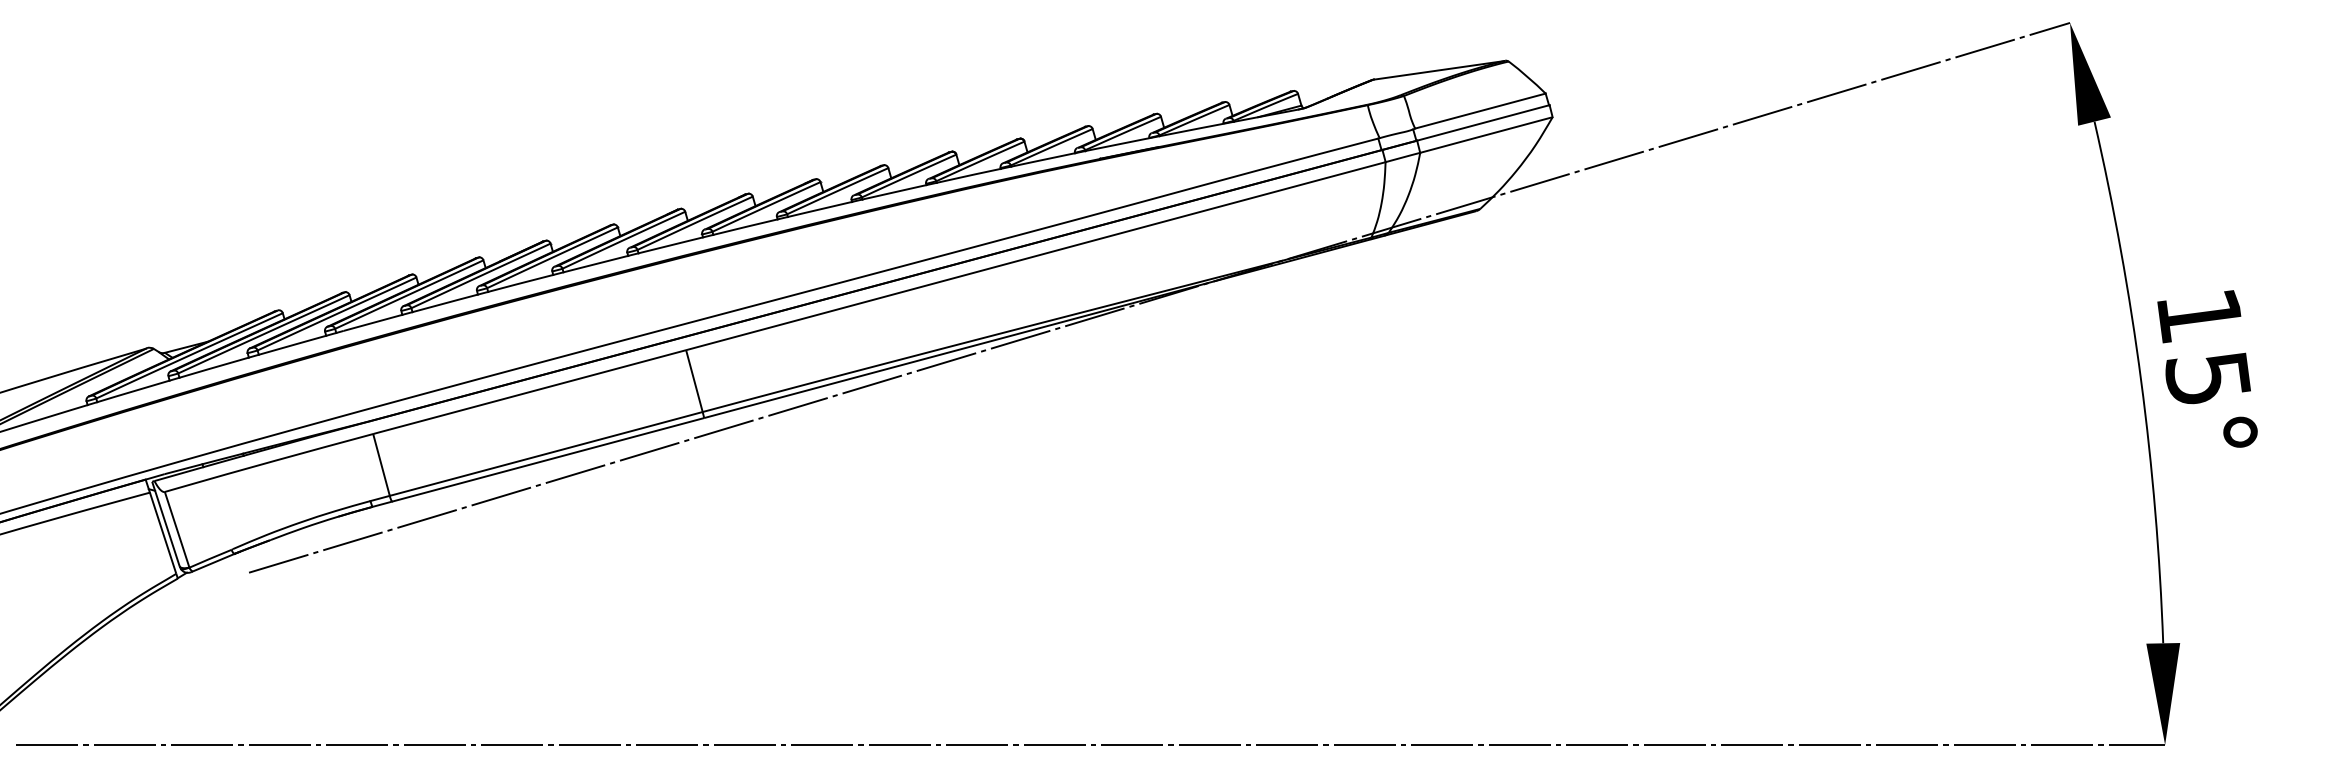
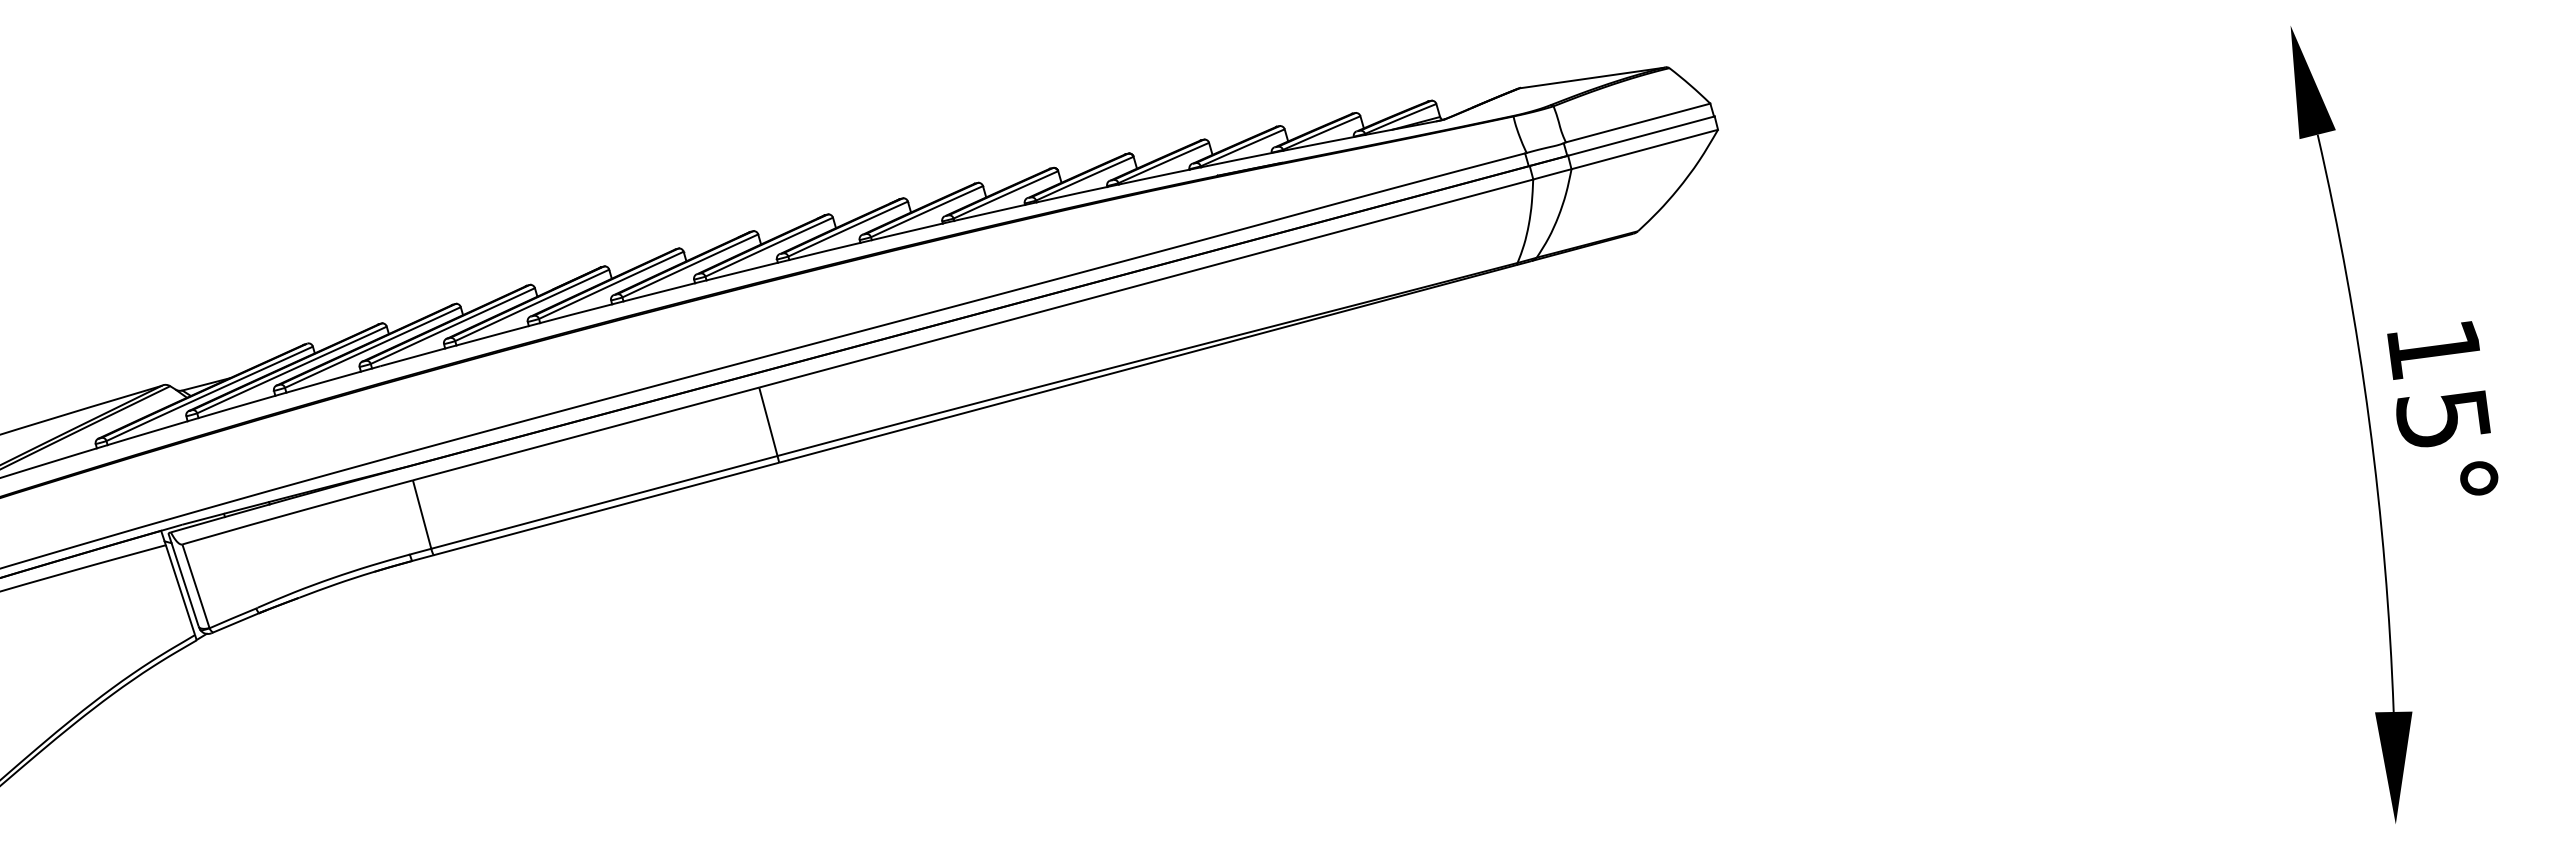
line: (1159, 297) -> (1282, 329), removed
line: (1090, 745) -> (1206, 824), removed

